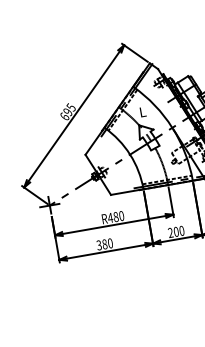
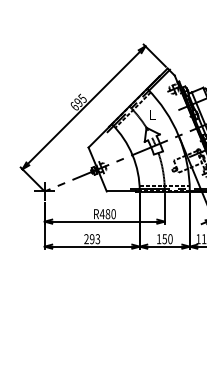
text: (173, 232) -> (161, 239), 200 -> 150
text: (105, 244) -> (92, 239), 380 -> 293

